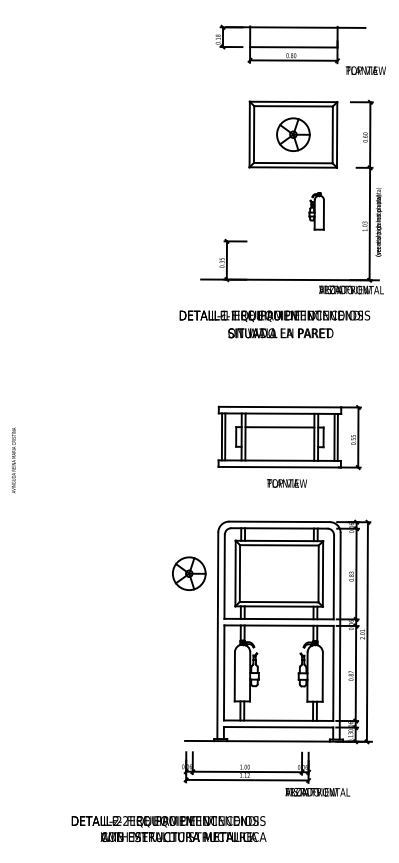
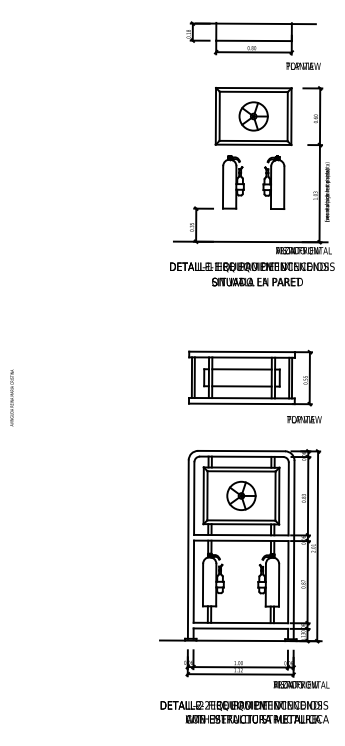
text: (365, 70) -> (303, 66), moved
part: (269, 210) -> (233, 181), added
part: (316, 211) -> (273, 182), size x1.67
text: (274, 324) -> (252, 274), moved
line: (279, 446) -> (241, 385), added
text: (286, 483) -> (303, 419), moved
part: (189, 573) -> (241, 495), moved
part: (266, 773) -> (257, 668), moved
text: (168, 829) -> (244, 712), moved

